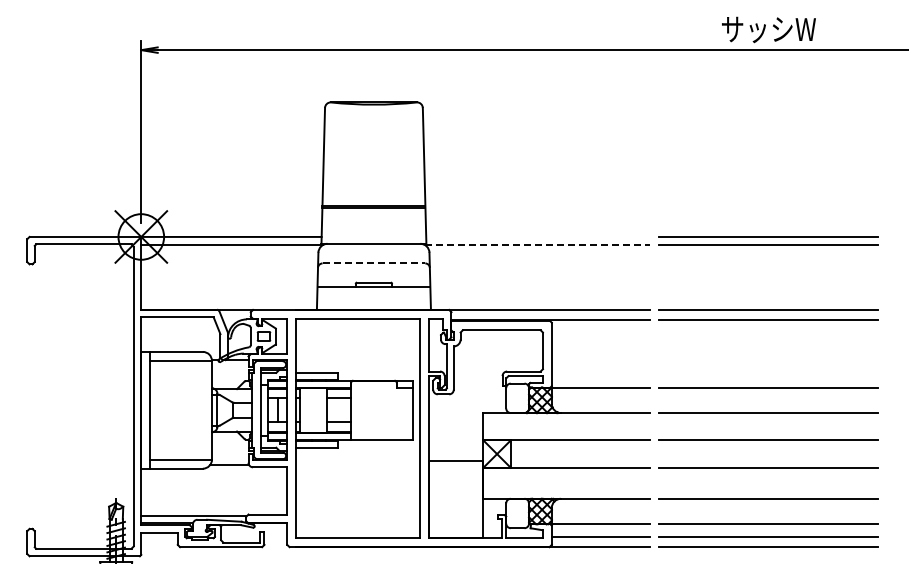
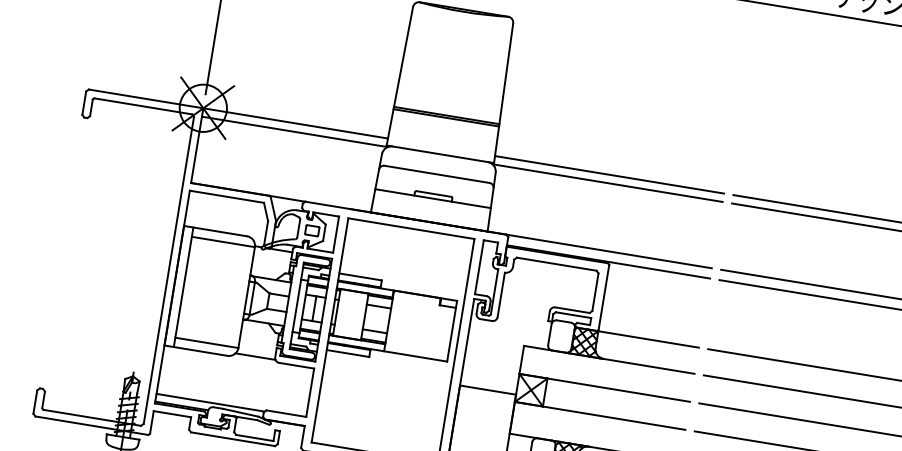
line: (537, 236) -> (609, 174), added
line: (538, 245) -> (608, 183), dashed -> solid
line: (374, 263) -> (437, 174), dashed -> solid

